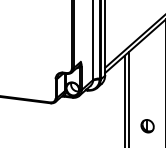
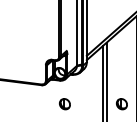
part: (78, 126) -> (64, 104), added

